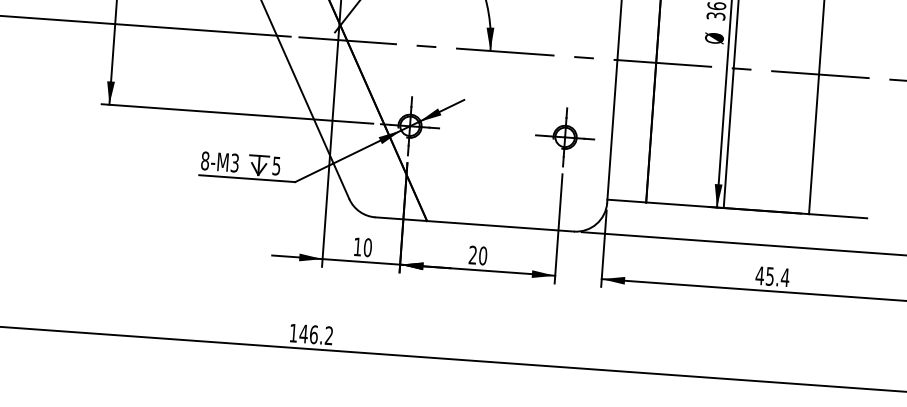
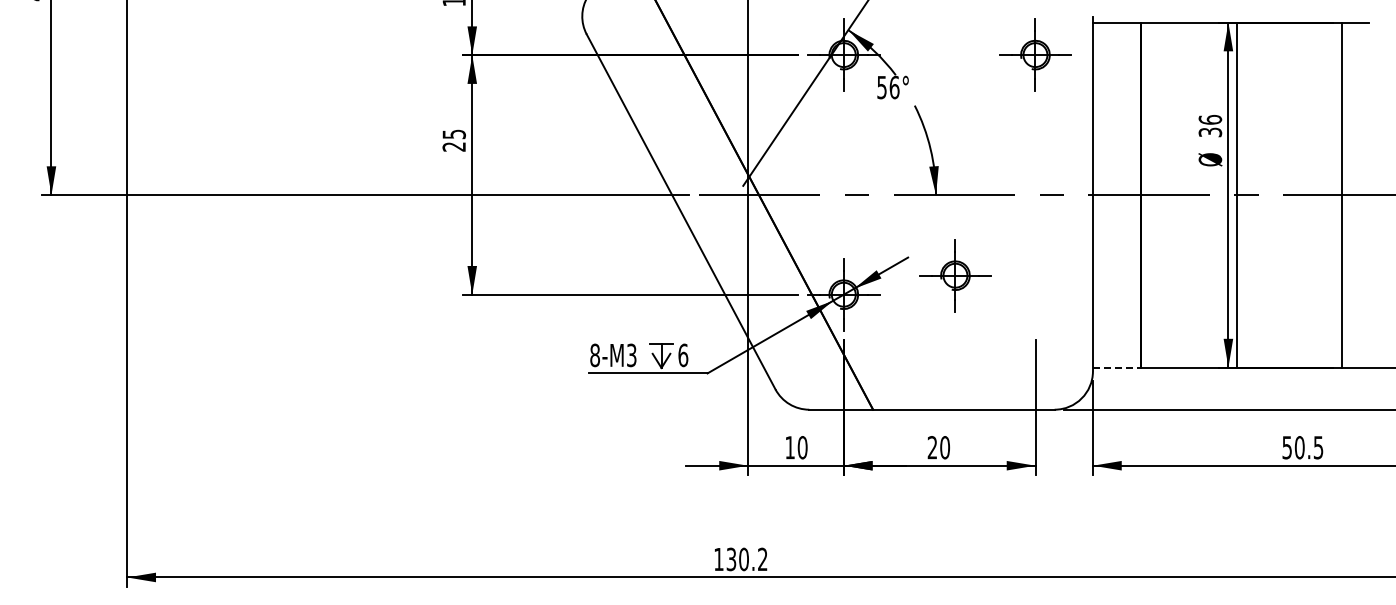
part: (565, 137) -> (955, 275), moved
text: (276, 166) -> (683, 355), 5 -> 6
line: (626, 201) -> (1116, 367), solid -> dashed
text: (772, 276) -> (1302, 447), 45.4 -> 50.5
text: (308, 334) -> (737, 559), 146.2 -> 130.2

